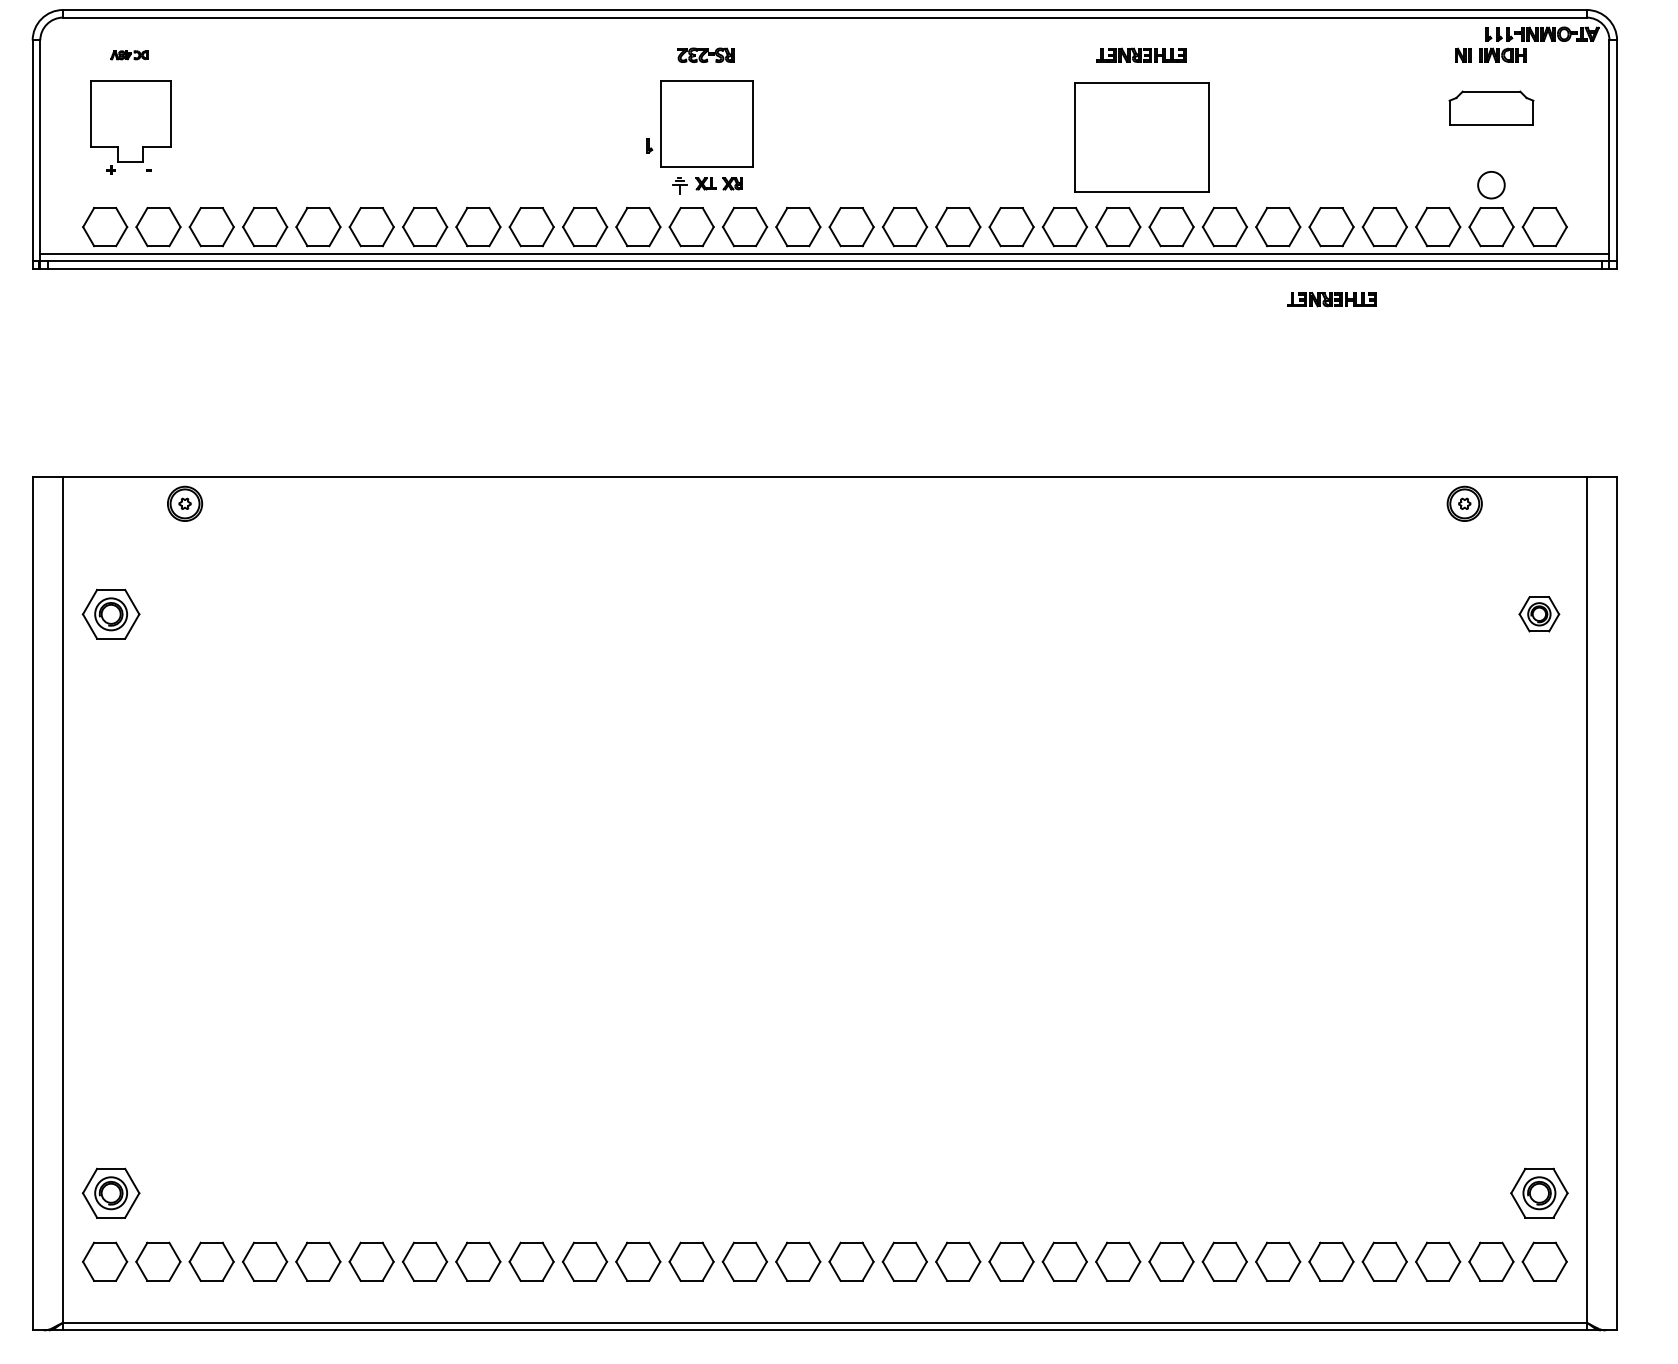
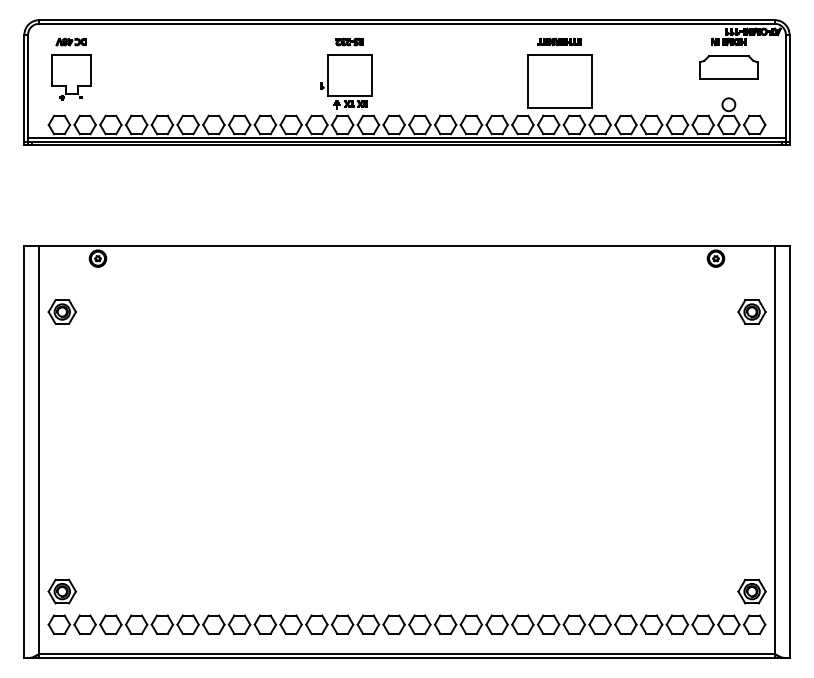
part: (128, 54) -> (70, 41), size x1.67
part: (1490, 108) -> (728, 67), size x1.43
part: (1331, 298) -> (651, 159), removed
part: (1538, 613) -> (751, 311), size x1.43

